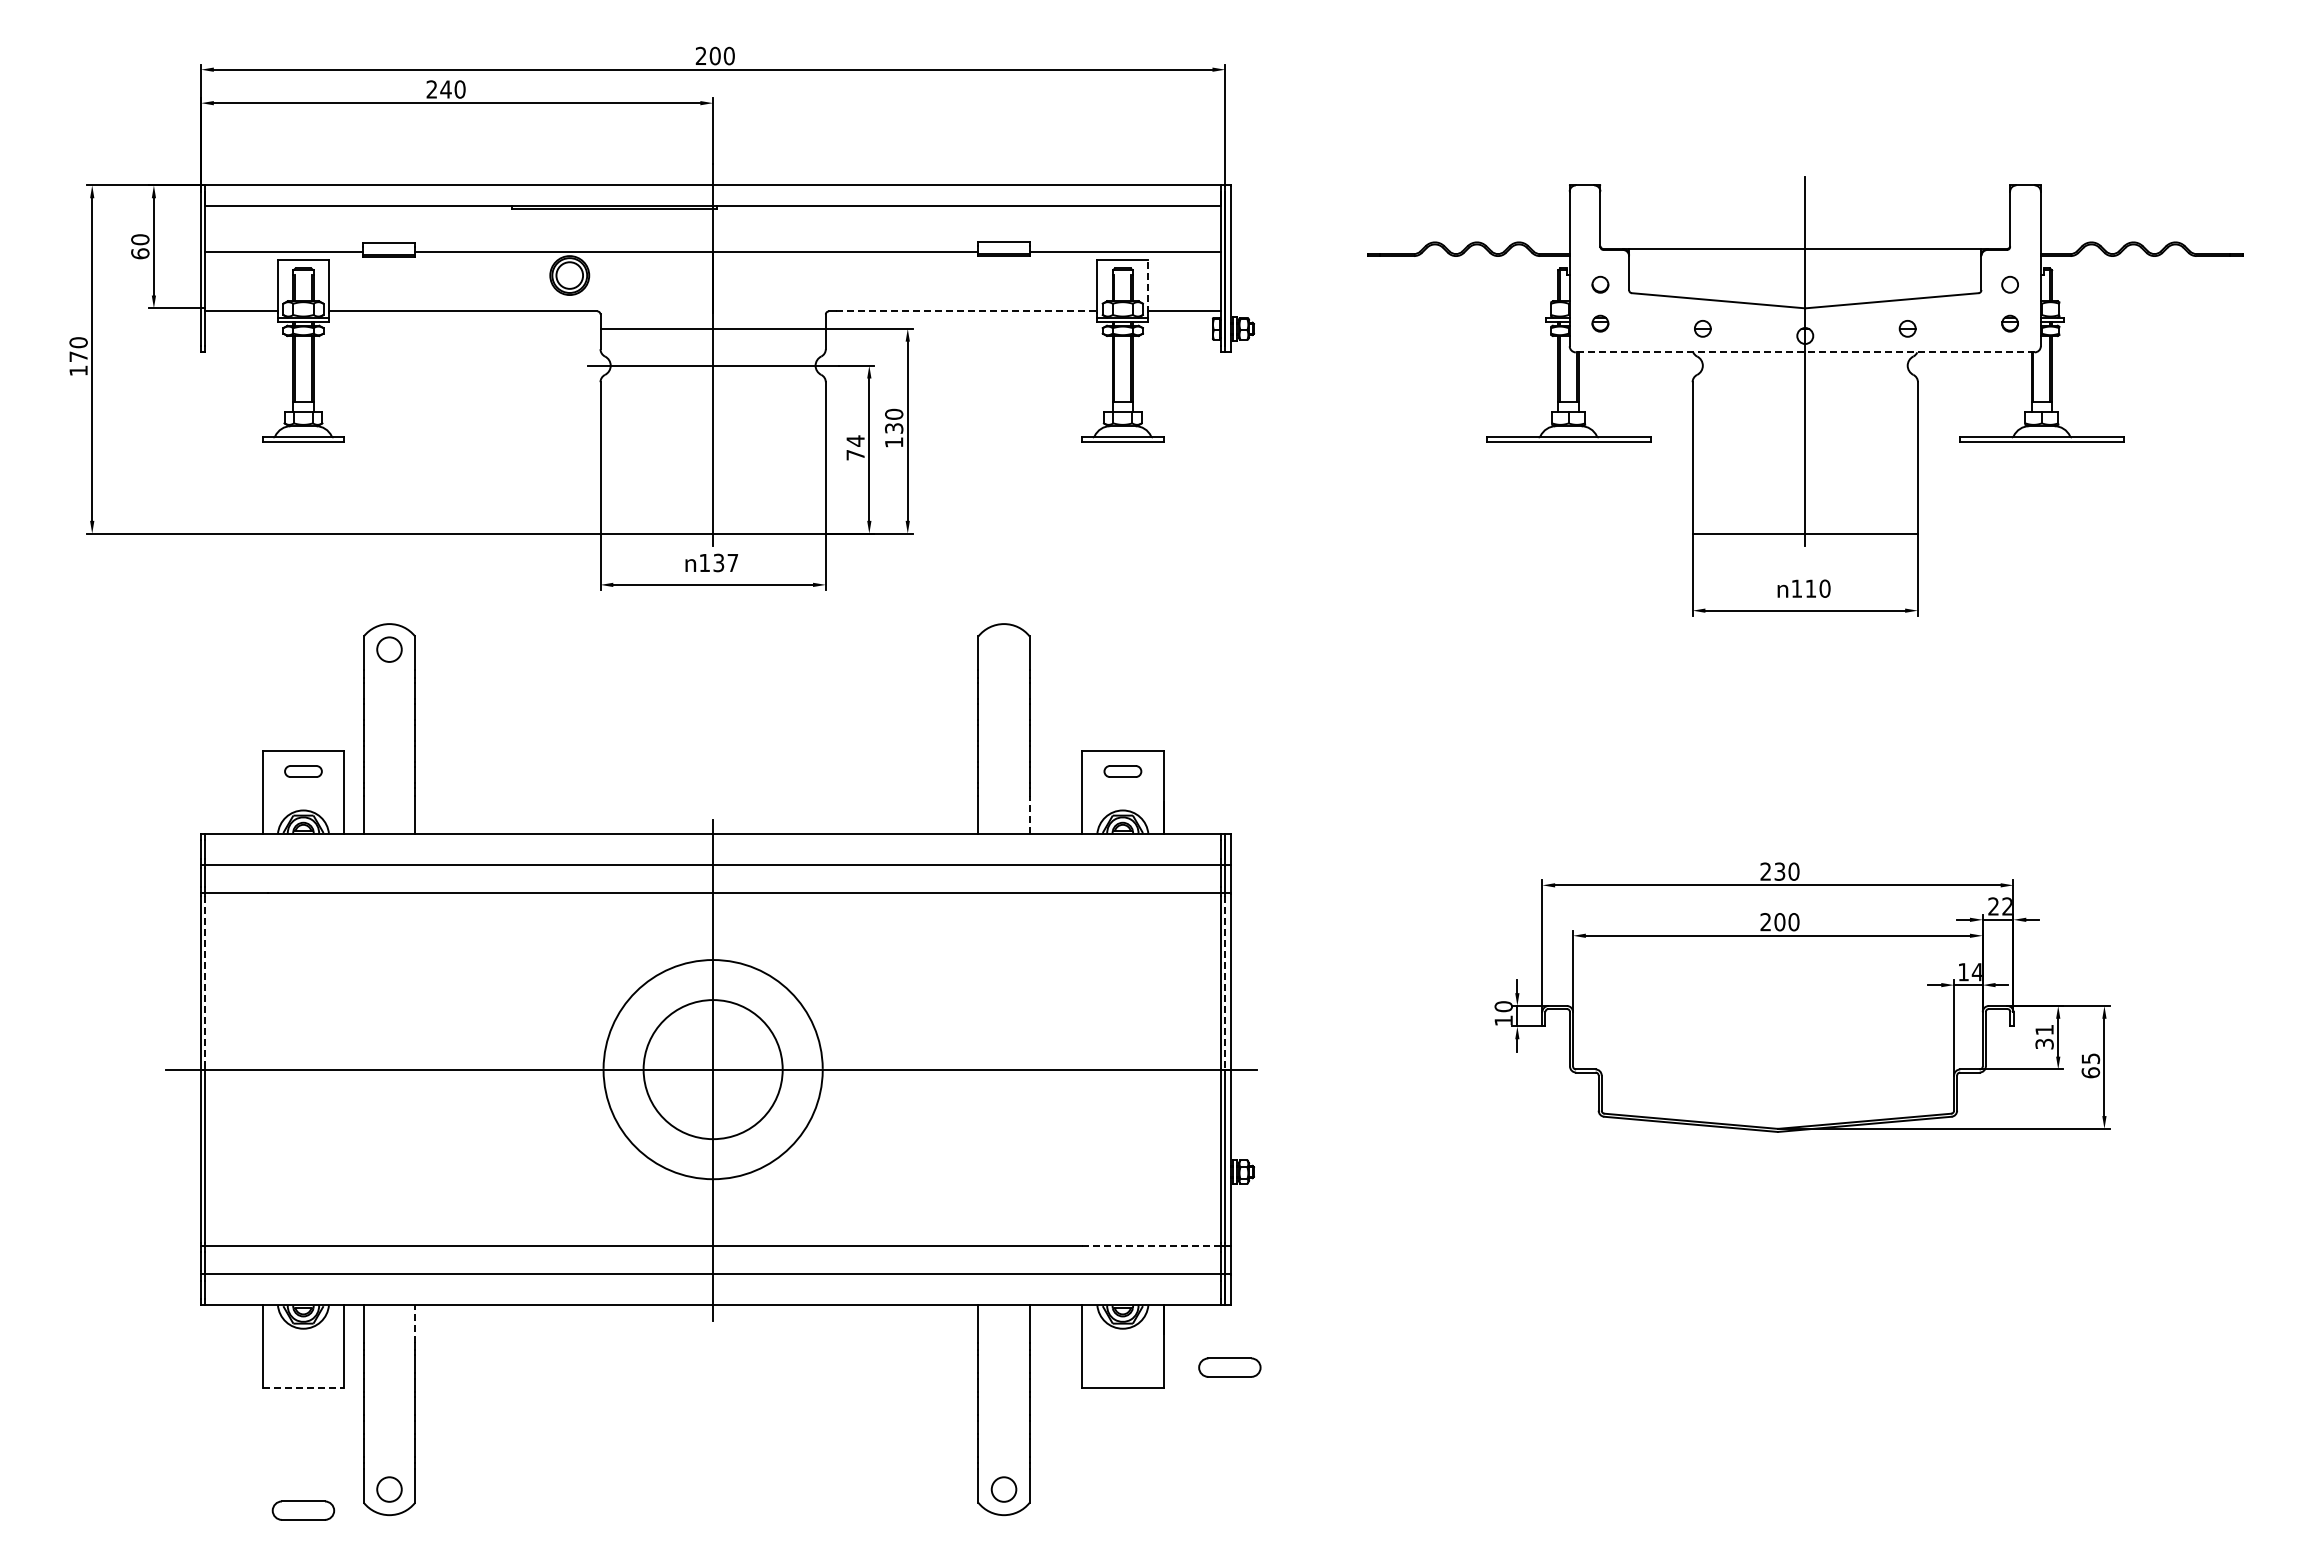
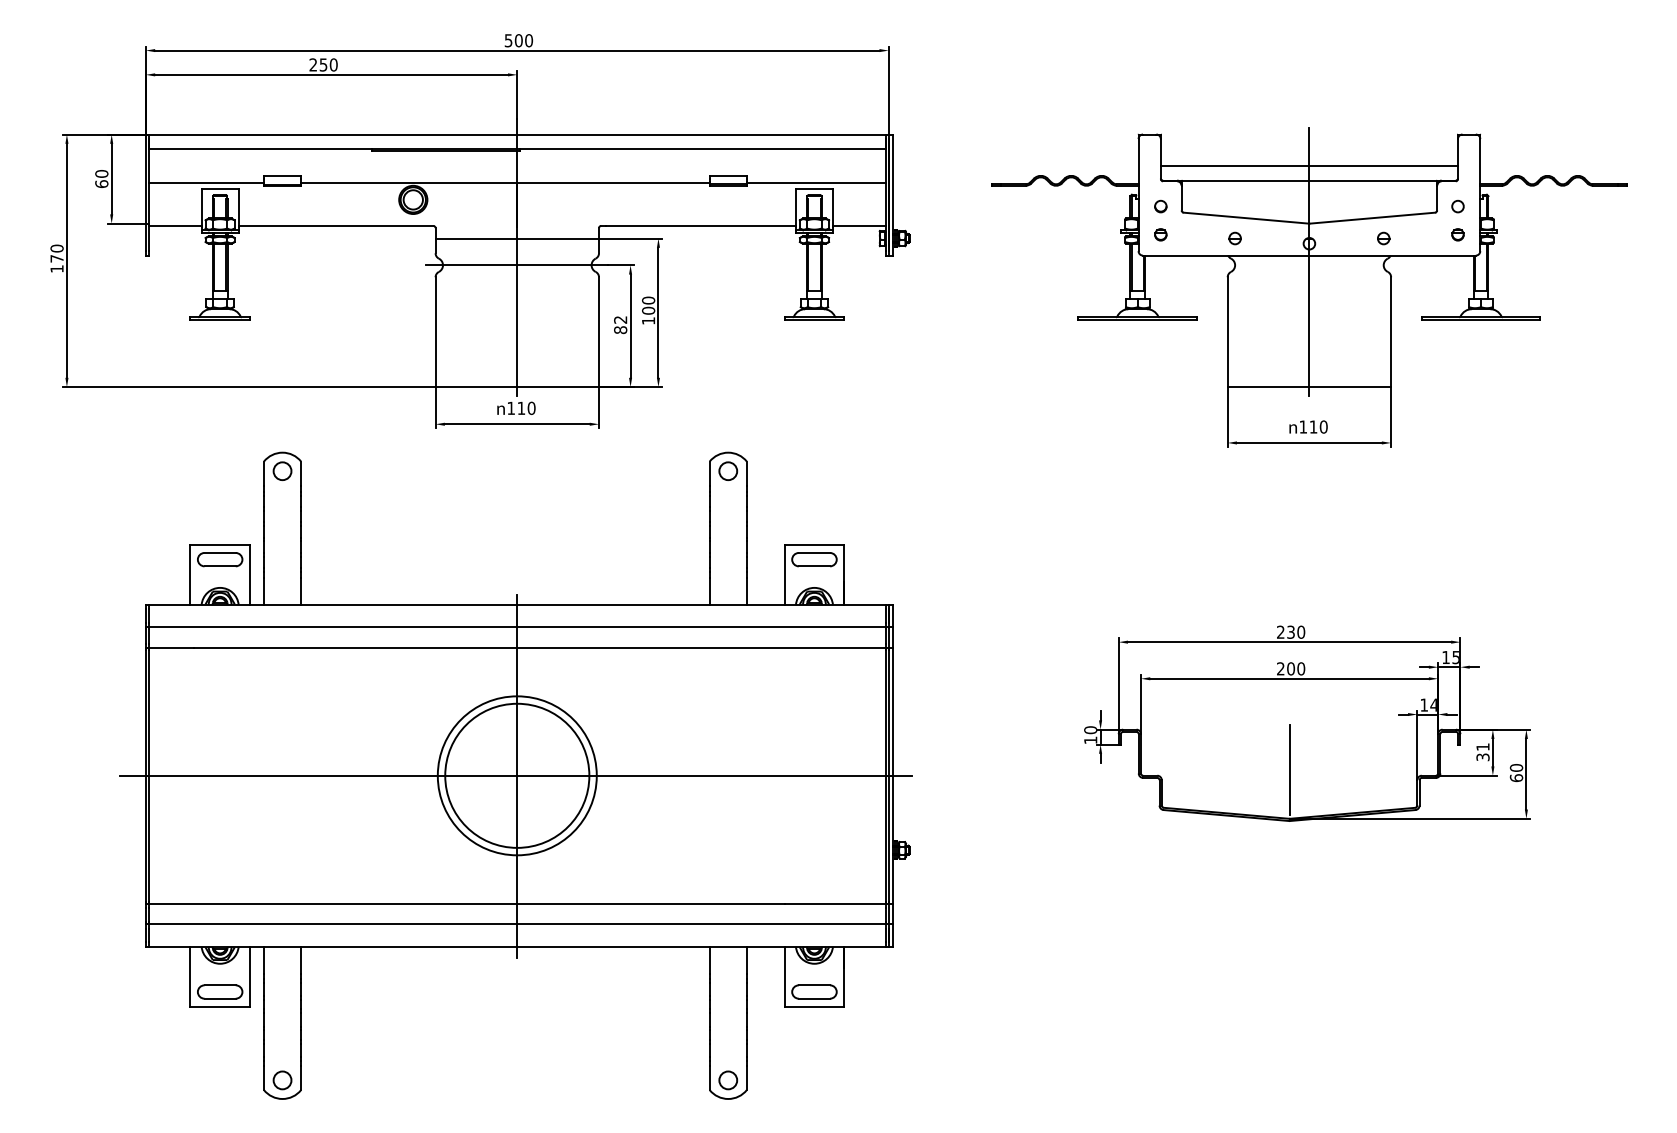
text: (700, 55) -> (508, 40), 200 -> 500
text: (445, 89) -> (323, 64), 240 -> 250
line: (1805, 228) -> (1309, 165), added
line: (1148, 286) -> (833, 207), dashed -> solid
line: (966, 311) -> (701, 225), dashed -> solid
line: (1804, 352) -> (1308, 255), dashed -> solid
text: (894, 428) -> (648, 310), 130 -> 100
text: (855, 447) -> (620, 324), 74 -> 82
text: (725, 562) -> (526, 408), 137 -> 110
circle: (1003, 649) -> (727, 471), added
part: (303, 771) -> (220, 559), size x1.67
part: (1122, 771) -> (814, 559), size x1.67
line: (1029, 815) -> (746, 591), dashed -> solid
text: (1999, 906) -> (1450, 657), 22 -> 15
line: (205, 982) -> (149, 712), dashed -> solid
line: (1225, 982) -> (888, 712), dashed -> solid
text: (2090, 1058) -> (1516, 767), 65 -> 60
line: (1777, 1061) -> (1289, 769), added
circle: (712, 1069) -> (516, 775), size x1.43
line: (1151, 1245) -> (835, 903), dashed -> solid
line: (415, 1324) -> (301, 960), dashed -> solid
part: (1229, 1367) -> (814, 991), moved
line: (303, 1388) -> (220, 1007), dashed -> solid
part: (303, 1510) -> (220, 991), moved

